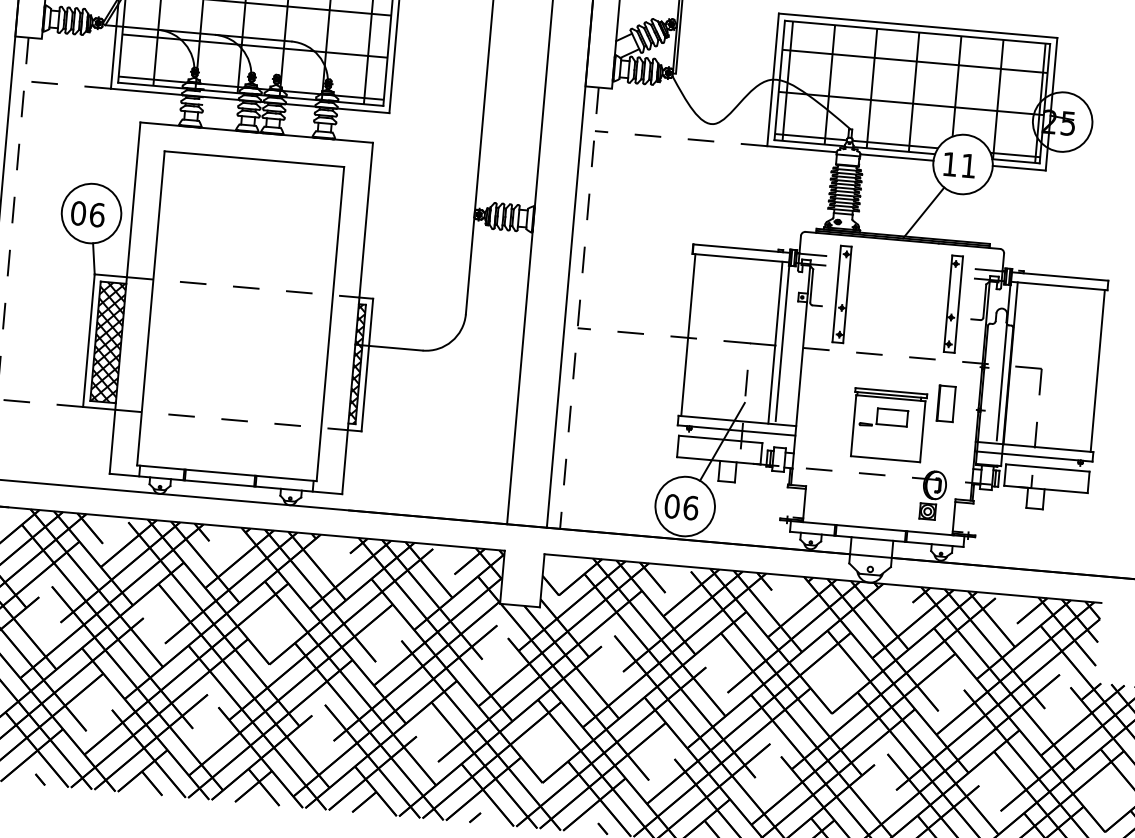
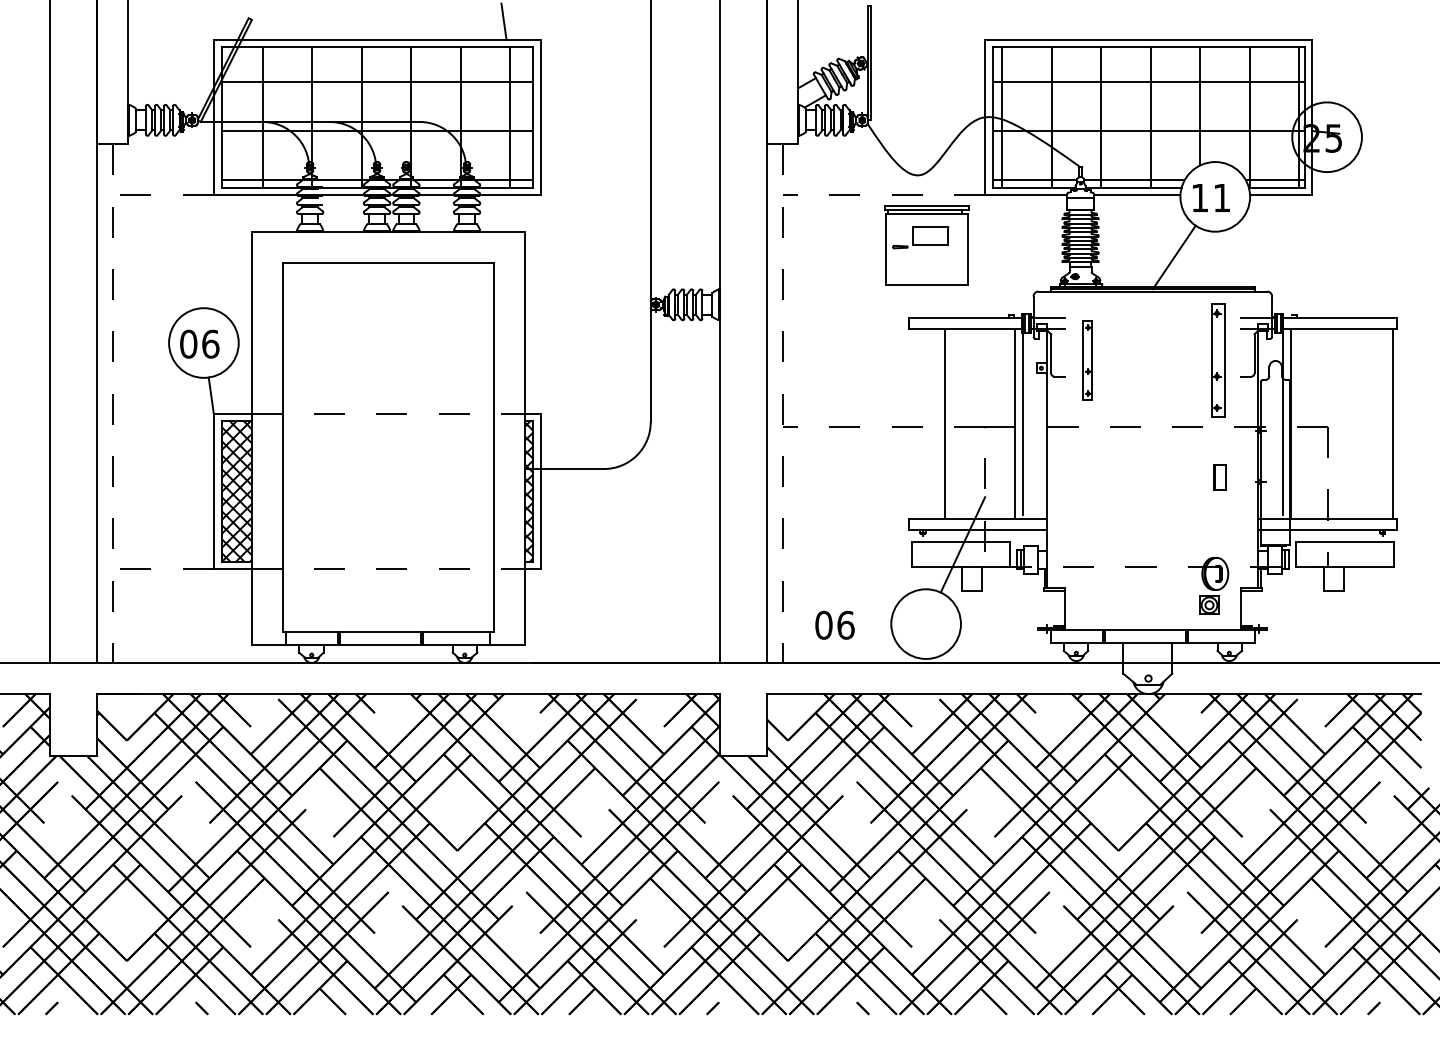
part: (842, 294) -> (1087, 360), size x0.7
line: (688, 334) -> (945, 423), moved
part: (945, 403) -> (1219, 477), size x0.6
part: (888, 425) -> (926, 245), moved
text: (681, 506) -> (834, 624), moved

